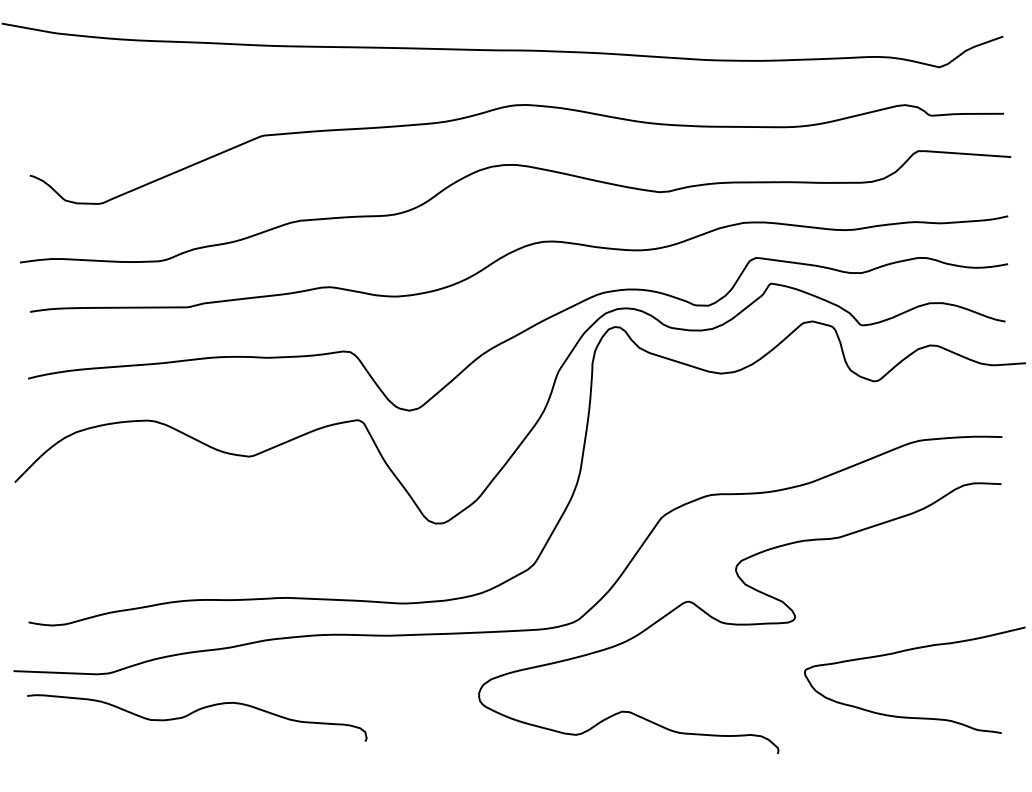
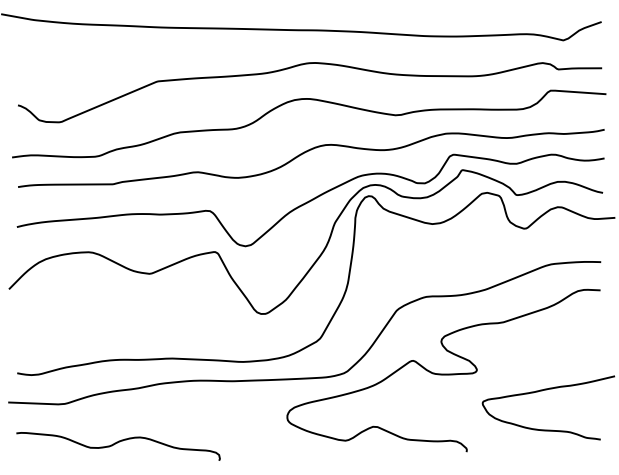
curve: (195, 712) -> (117, 443), moved

